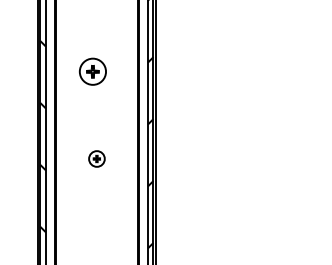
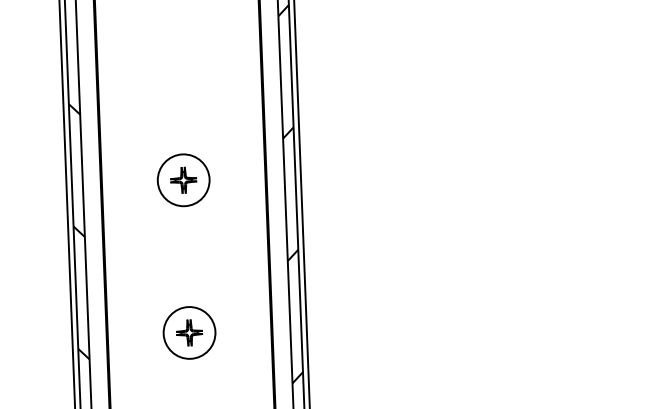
part: (92, 71) -> (182, 179), moved
part: (96, 158) -> (188, 331), size x1.67

